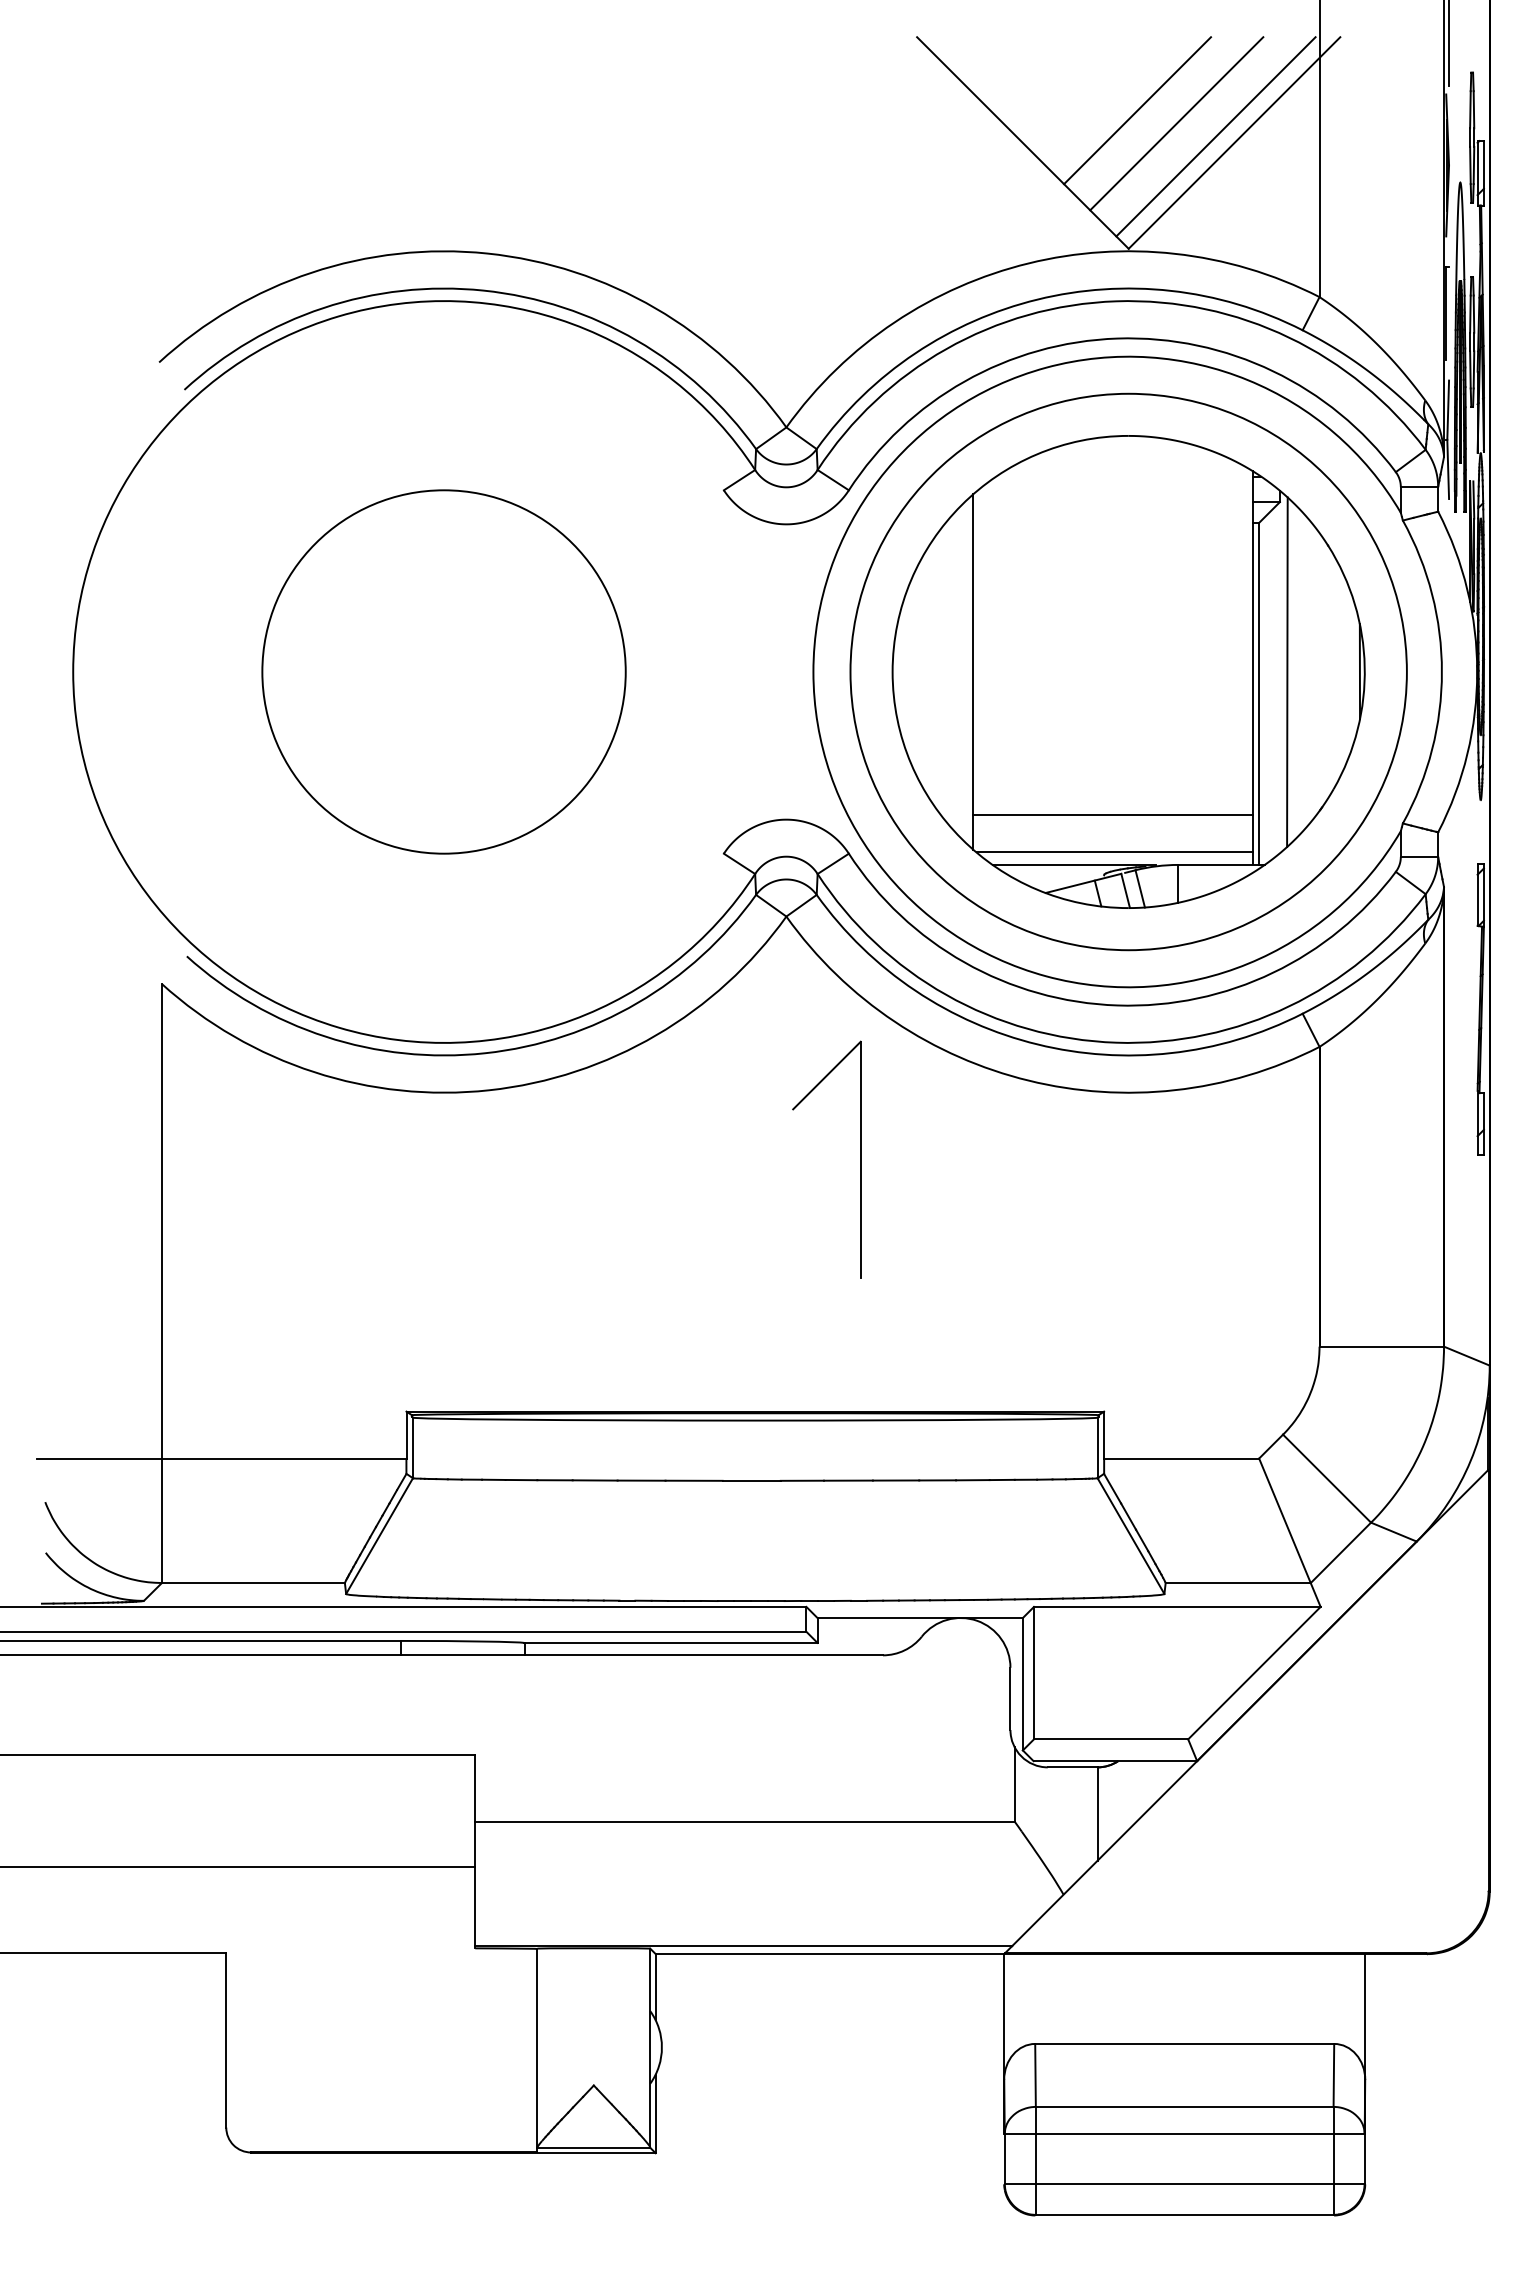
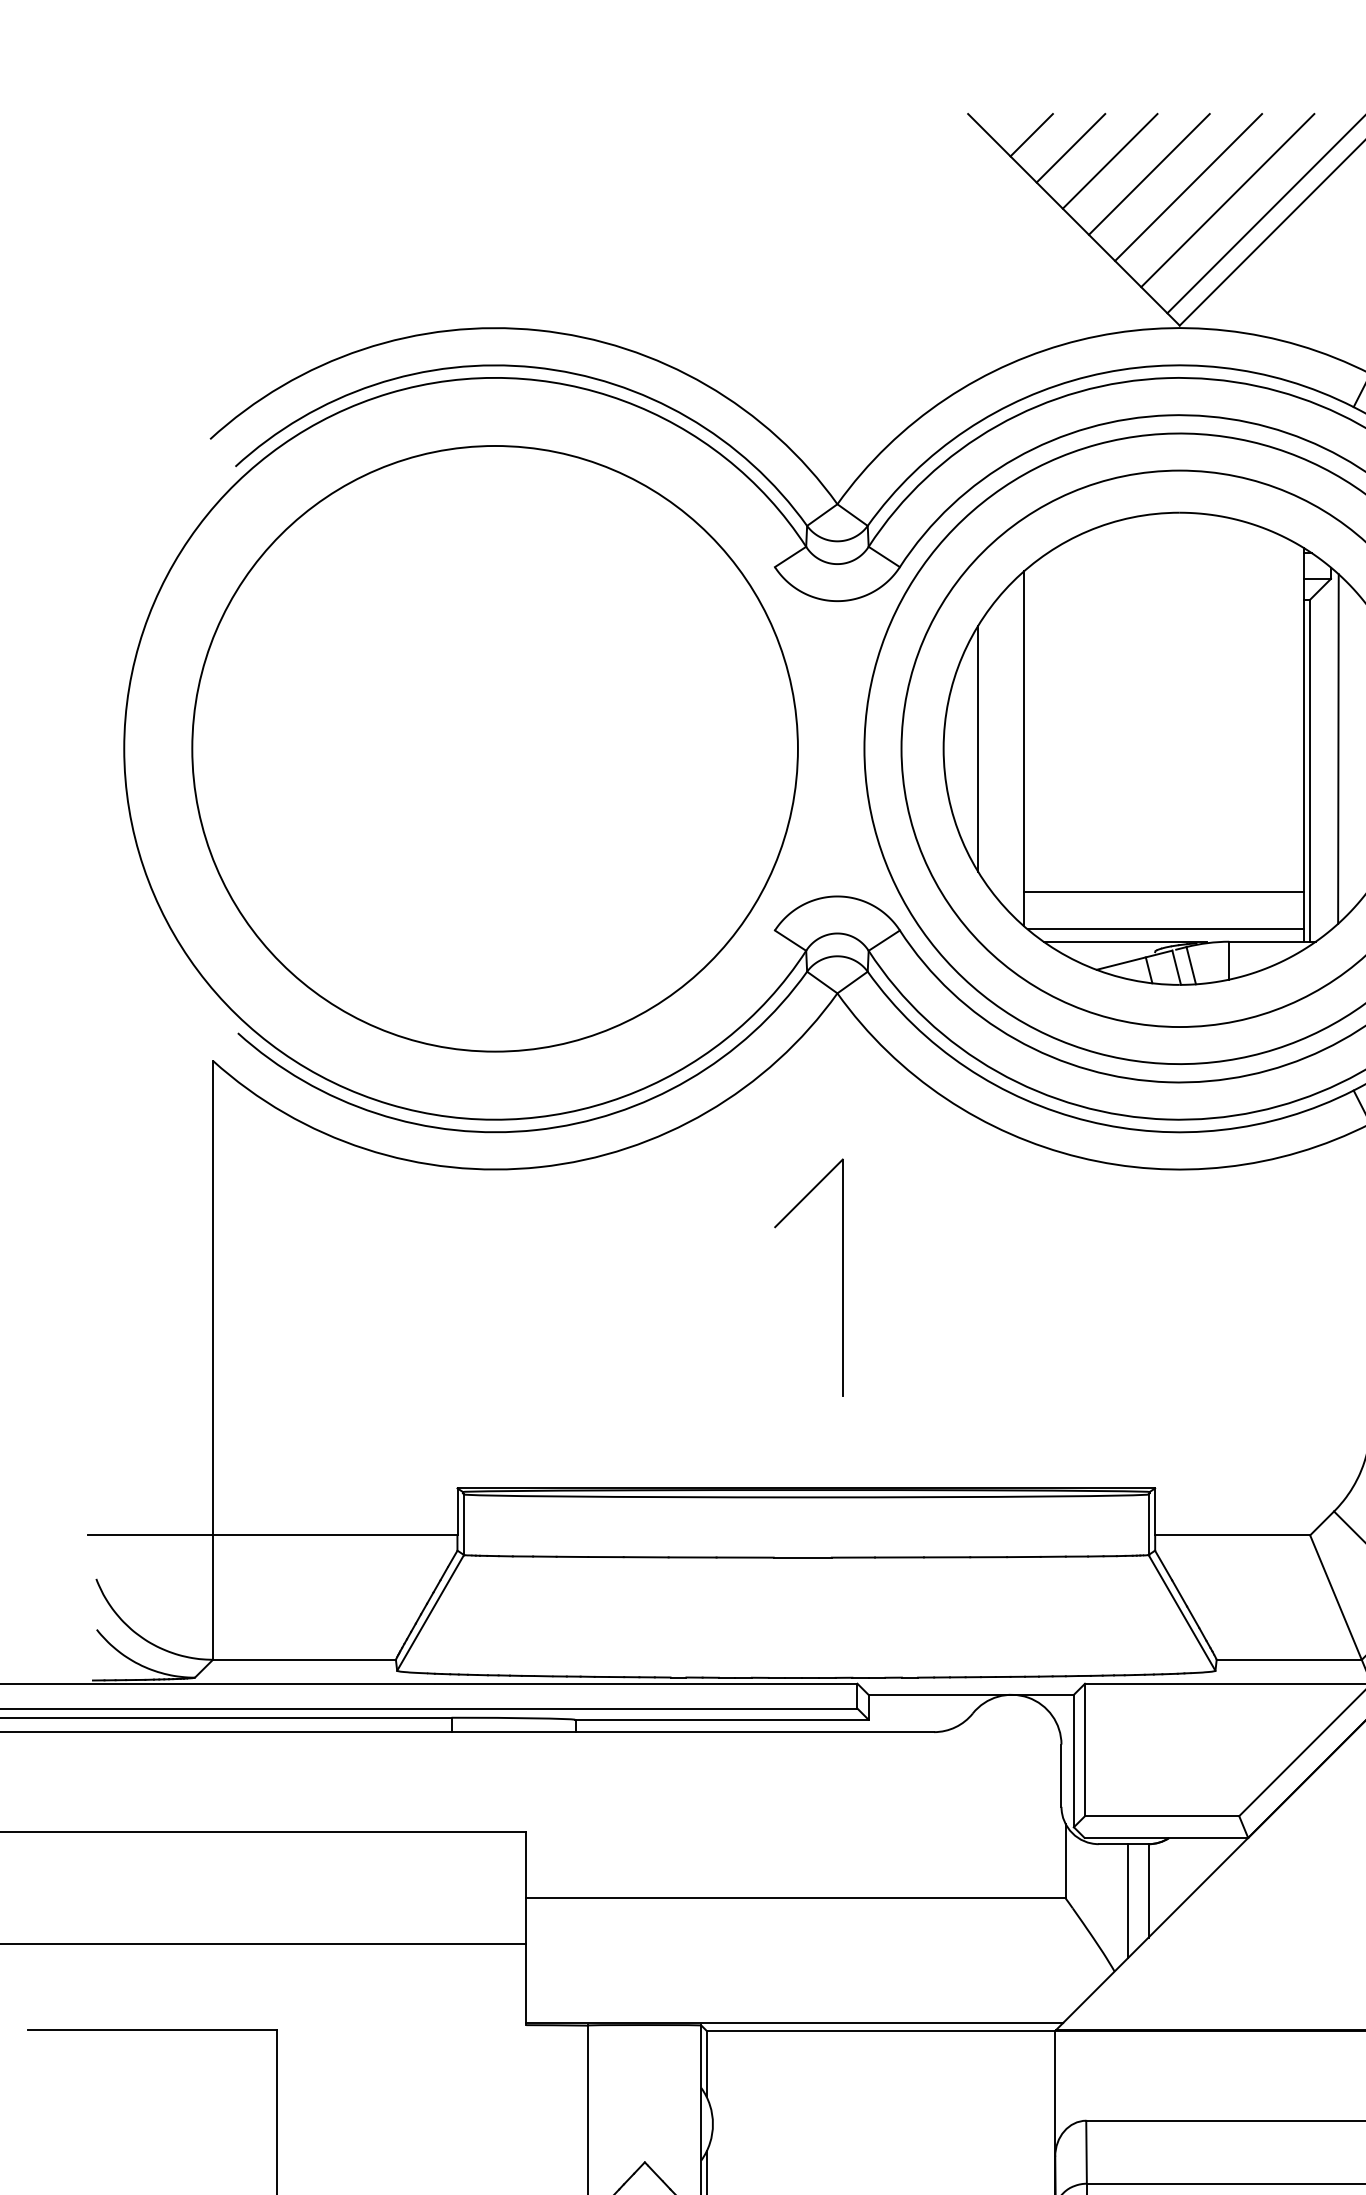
line: (980, 58) -> (1031, 135), added
line: (1019, 71) -> (1070, 148), added
line: (1058, 84) -> (1109, 161), added
line: (1097, 97) -> (1148, 174), added
circle: (443, 671) -> (494, 748), size x1.67
line: (927, 671) -> (978, 748), added
part: (860, 1159) -> (842, 1277), moved
line: (1076, 1824) -> (1127, 1901), added

